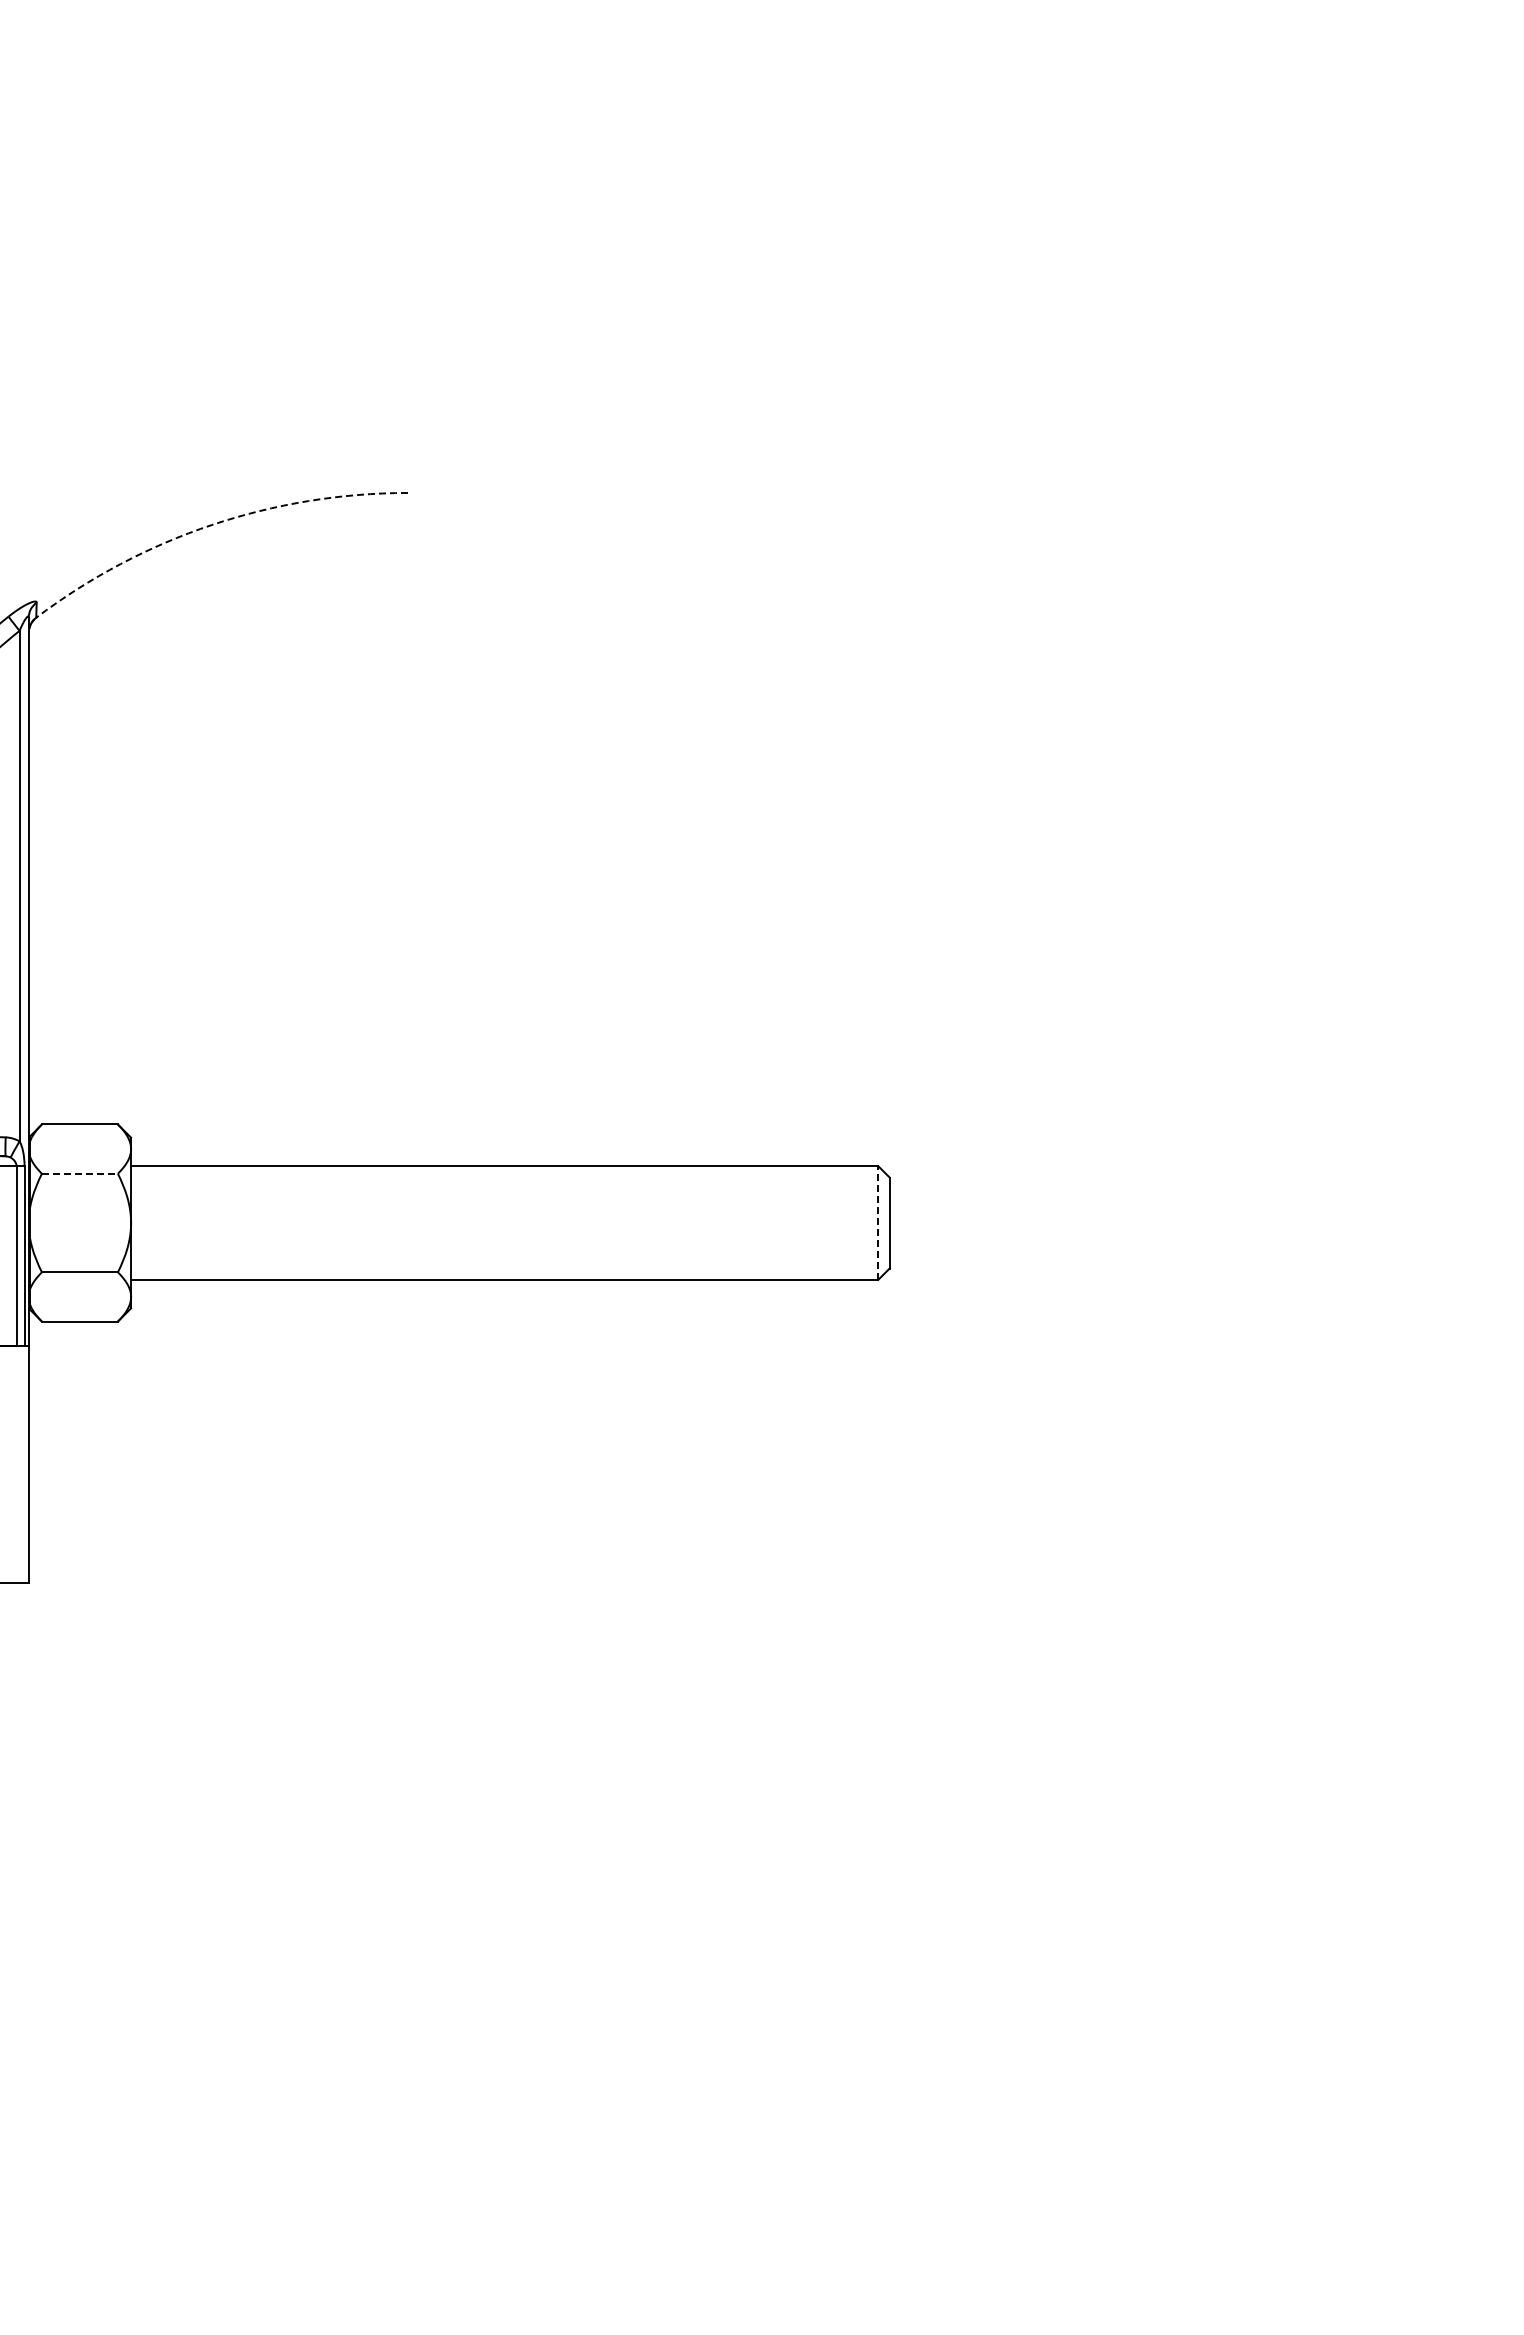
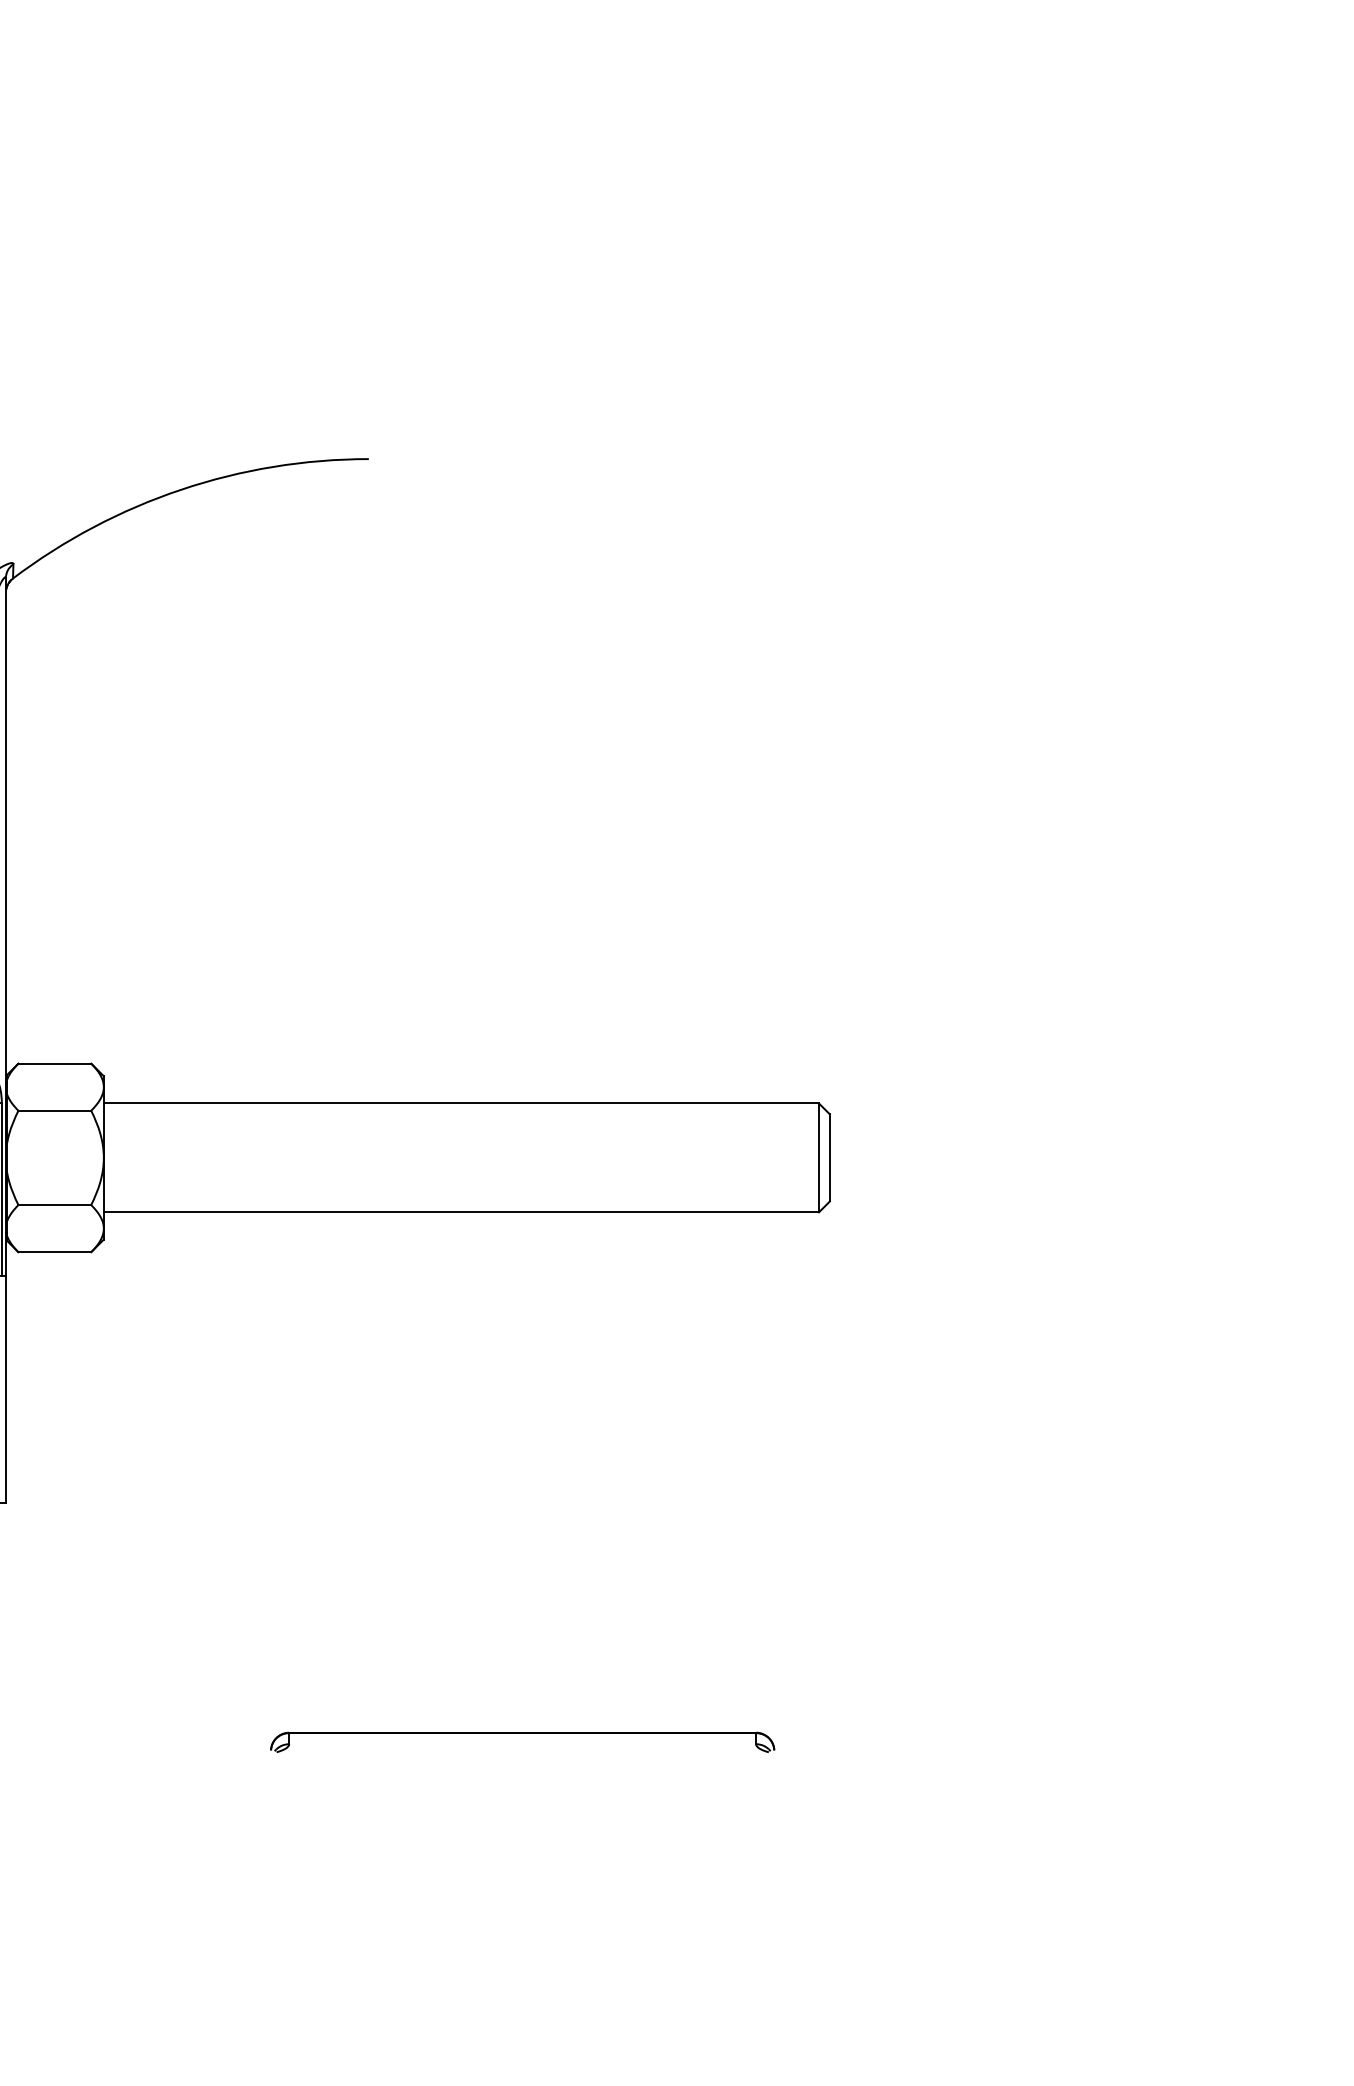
arc: (211, 525) -> (180, 490), dashed -> solid
line: (79, 1173) -> (54, 1110), dashed -> solid
line: (878, 1223) -> (819, 1158), dashed -> solid
part: (568, 1824) -> (522, 1733), added

